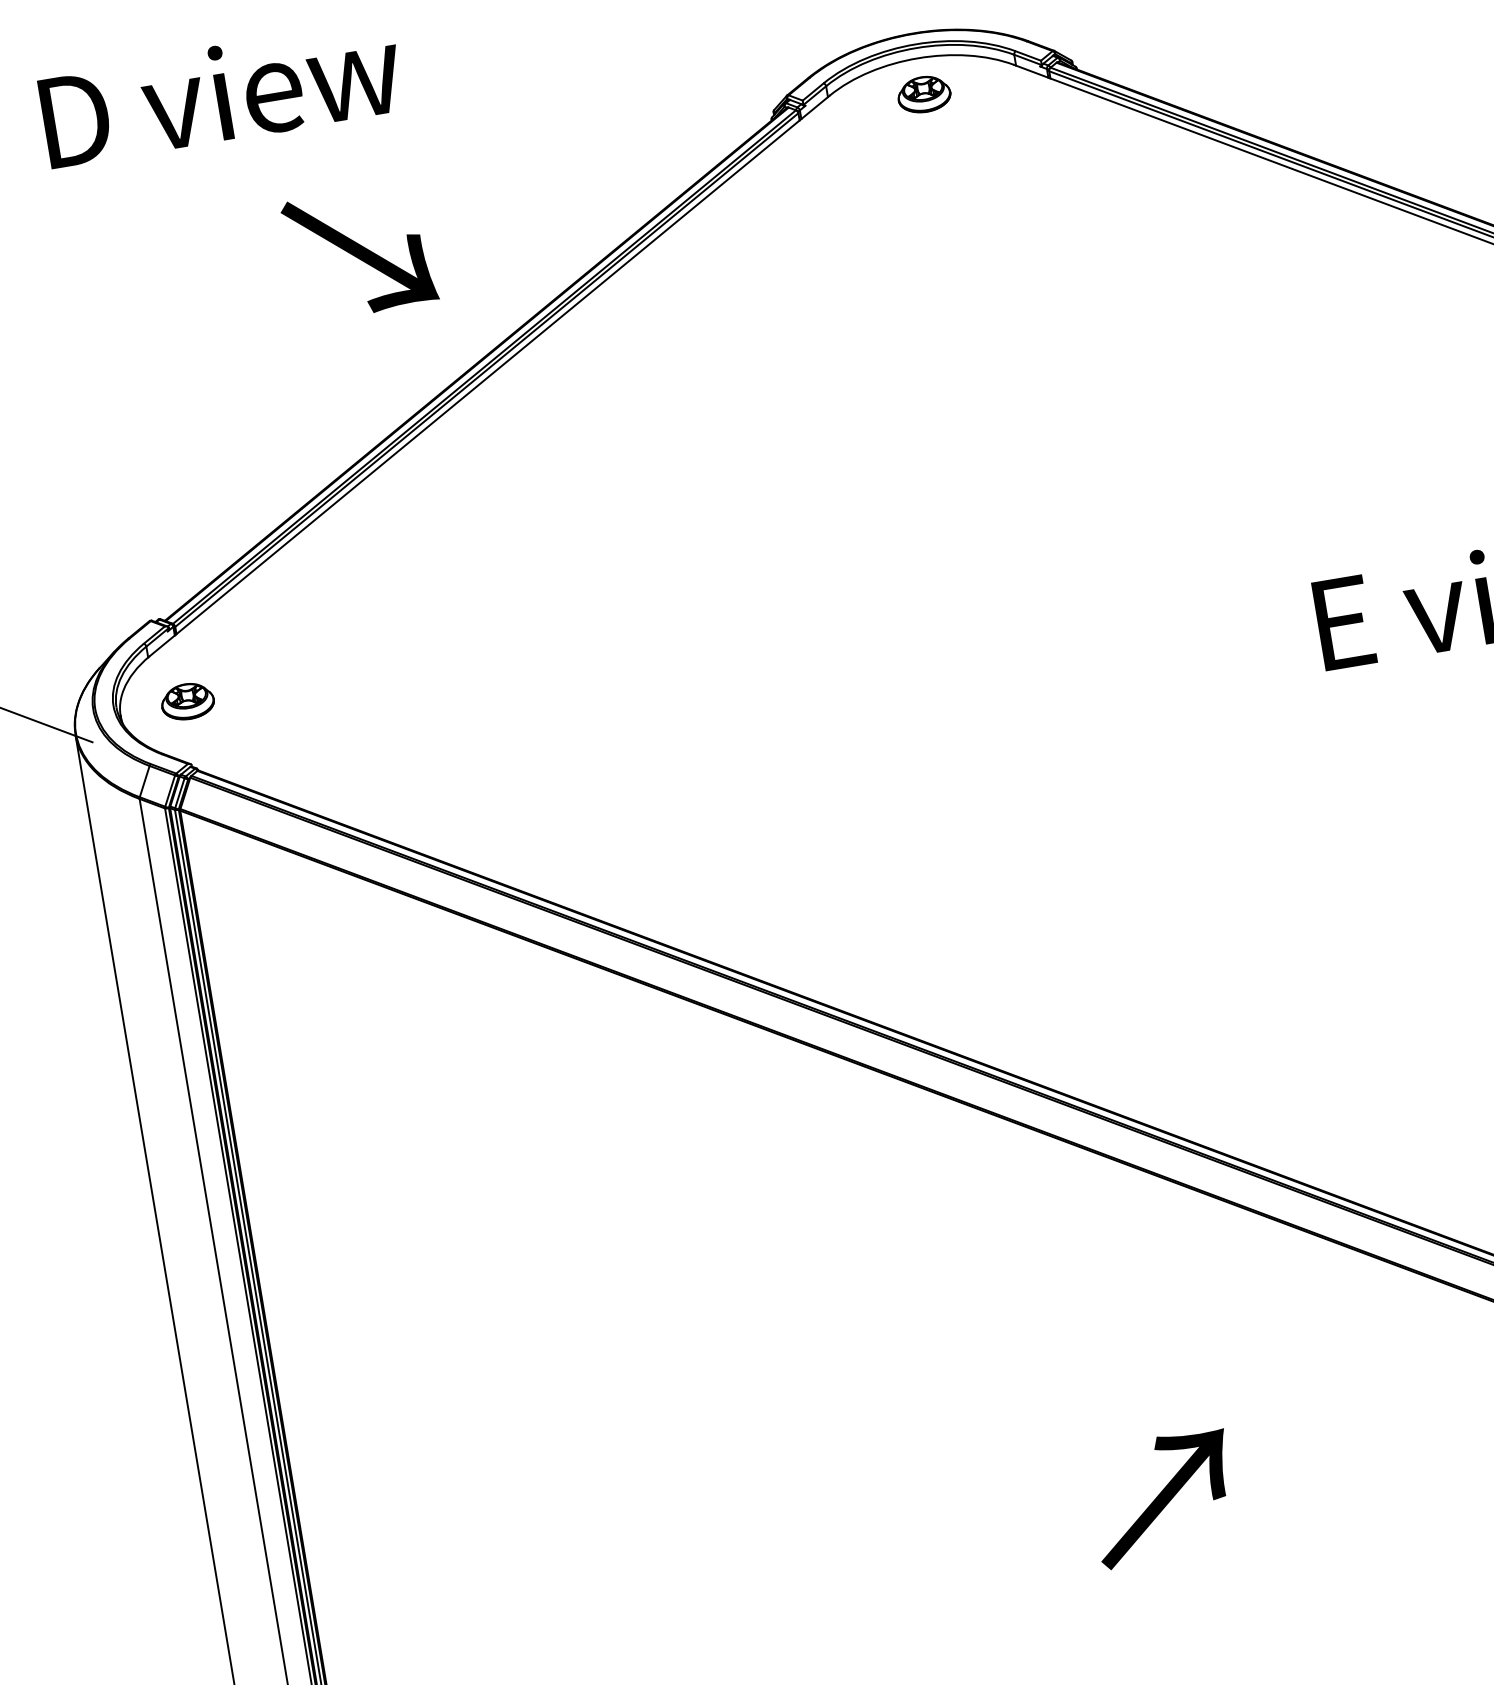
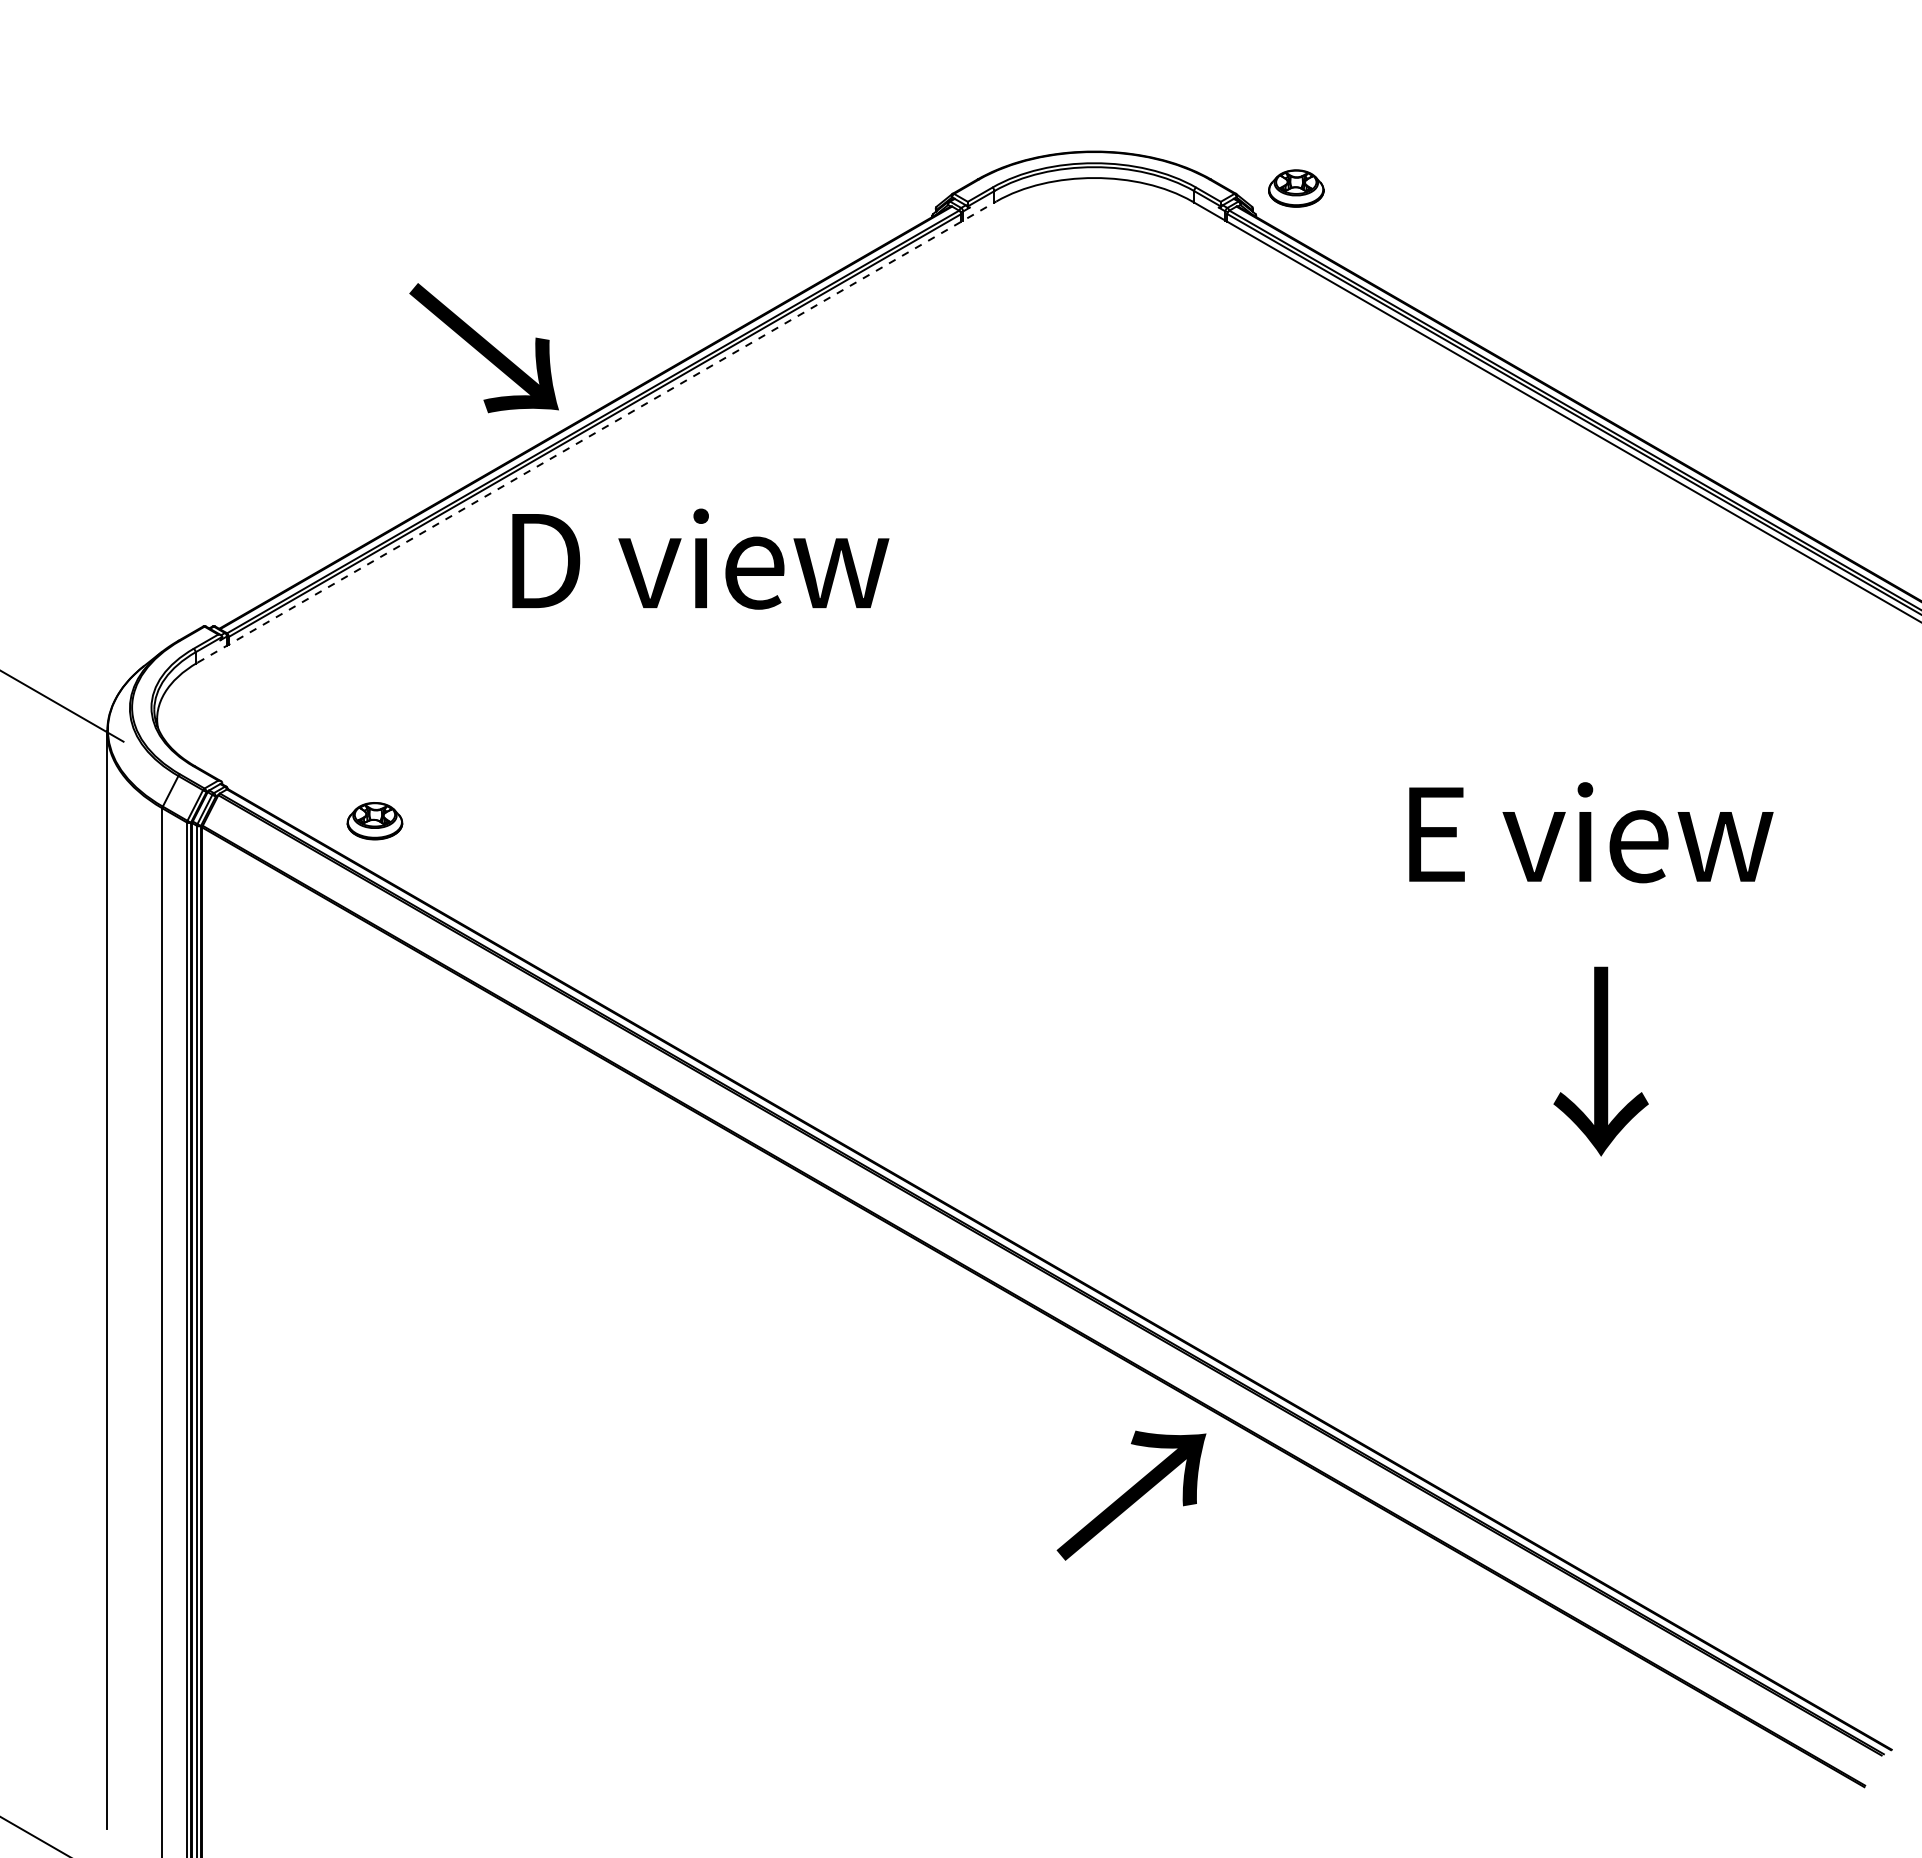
text: (221, 93) -> (700, 558), moved
part: (924, 94) -> (1296, 188), moved
text: (359, 252) -> (483, 348), moved
line: (490, 375) -> (597, 431), solid -> dashed
part: (187, 701) -> (374, 821), moved
text: (1163, 1498) -> (1131, 1495), moved

